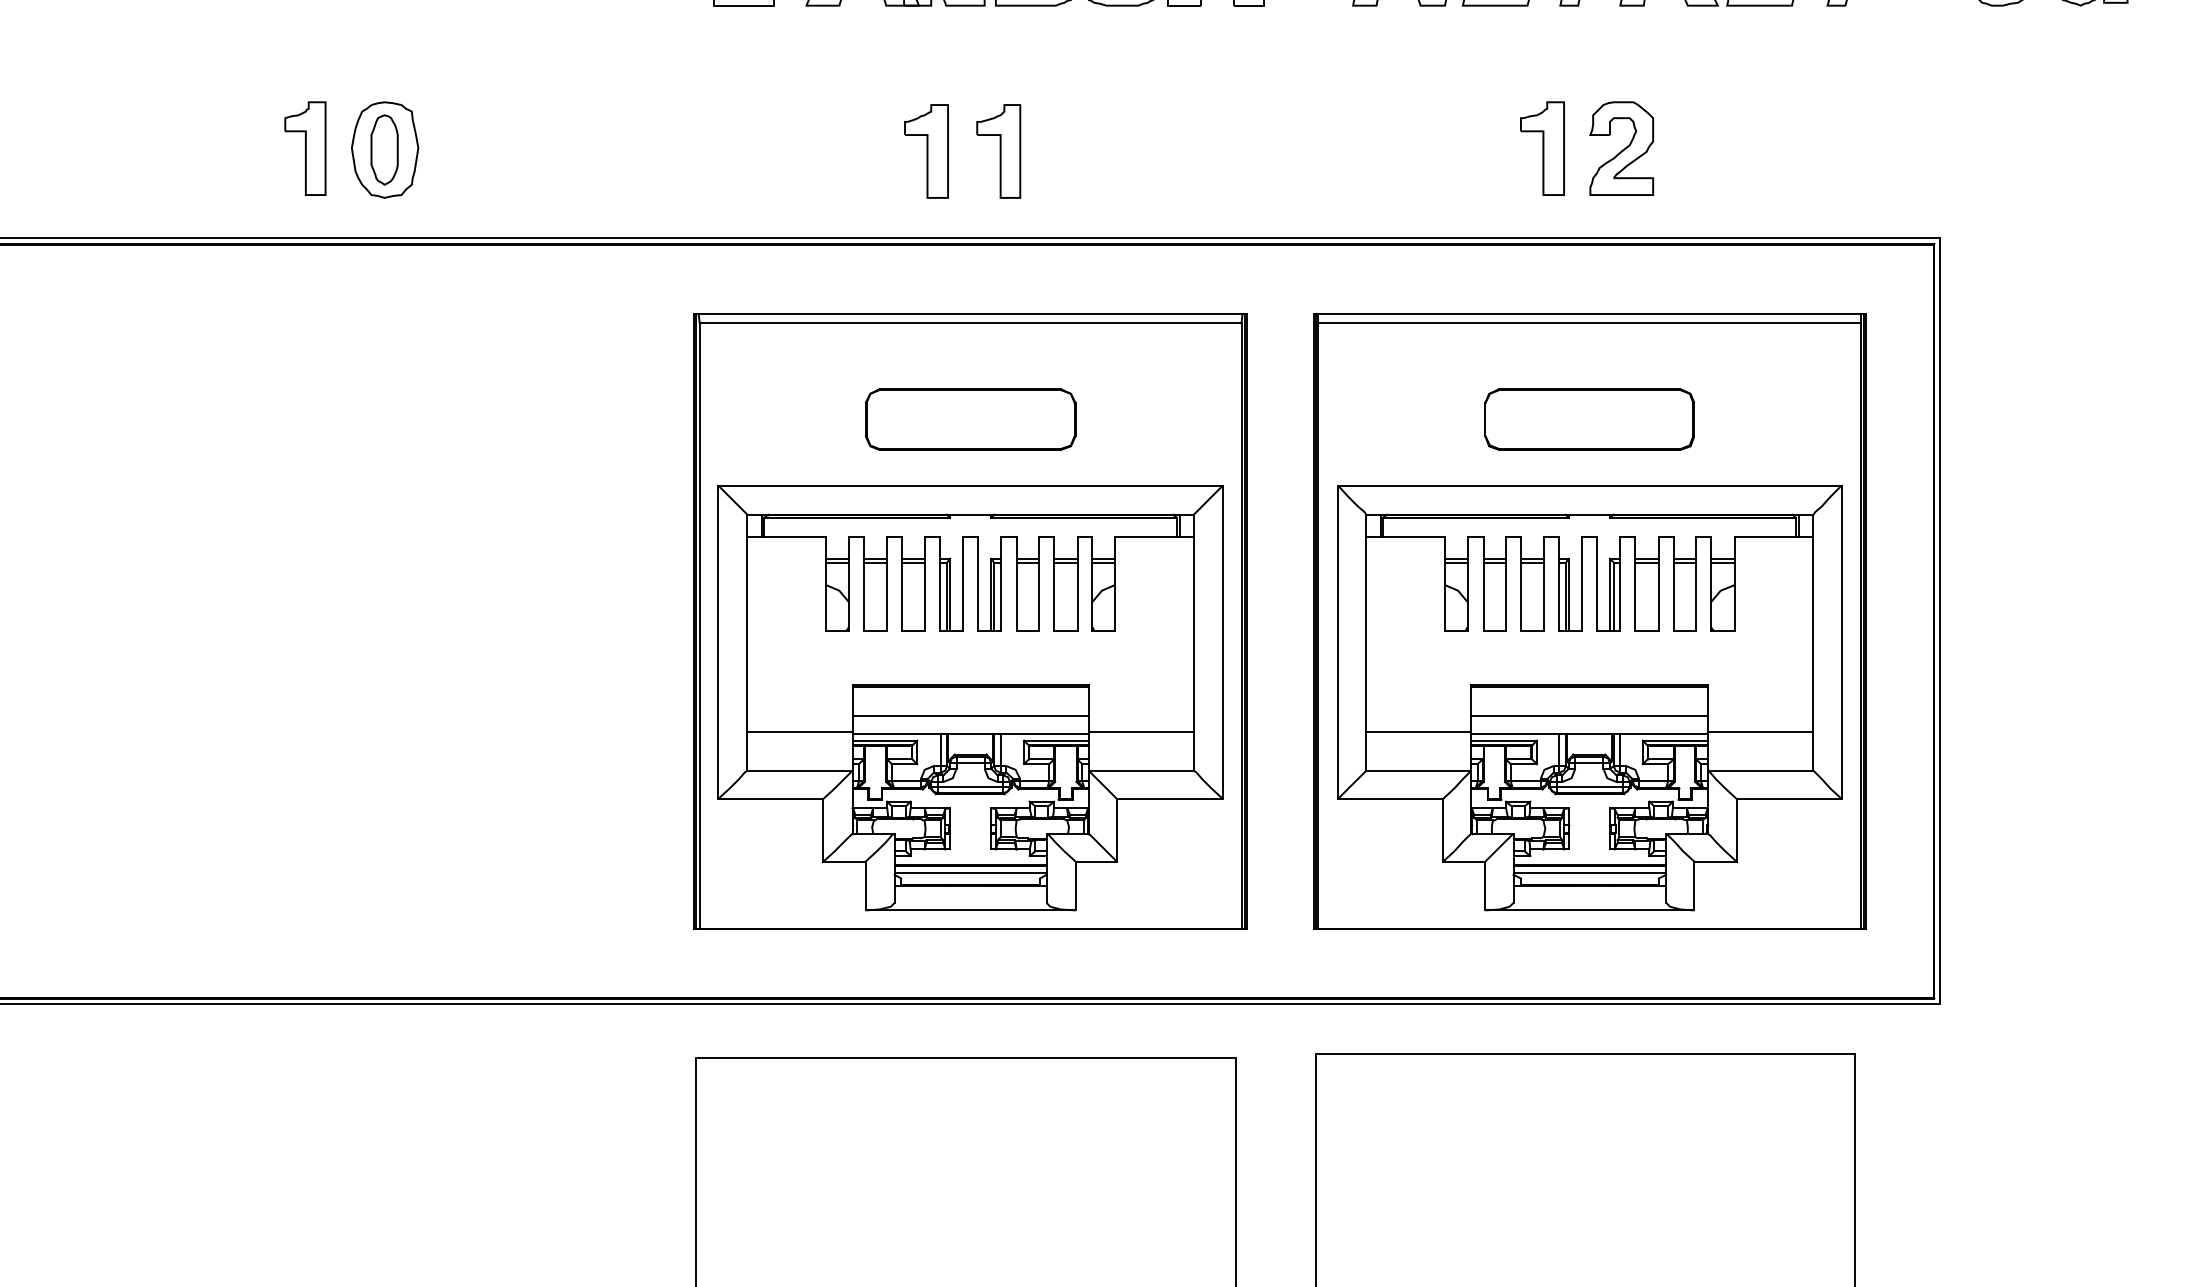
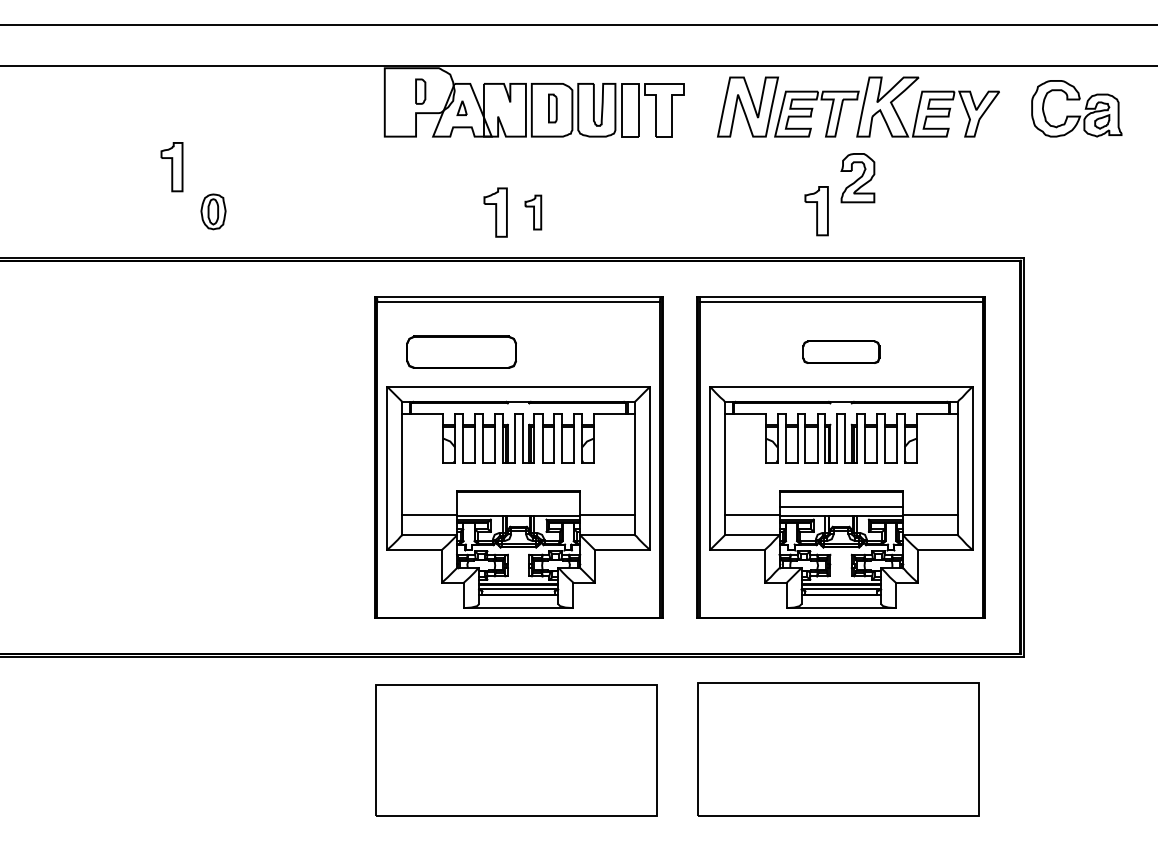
part: (304, 149) -> (171, 167), moved
part: (385, 149) -> (213, 211), size x0.7
part: (1620, 149) -> (857, 178), moved
part: (999, 151) -> (533, 212), size x0.7
part: (970, 417) -> (461, 351), moved
part: (1590, 417) -> (841, 351), size x0.7
line: (970, 715) -> (518, 506), removed

